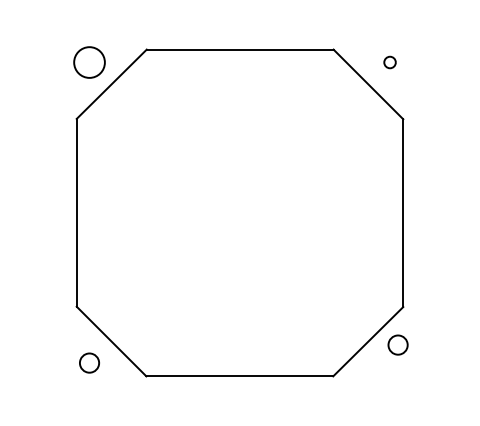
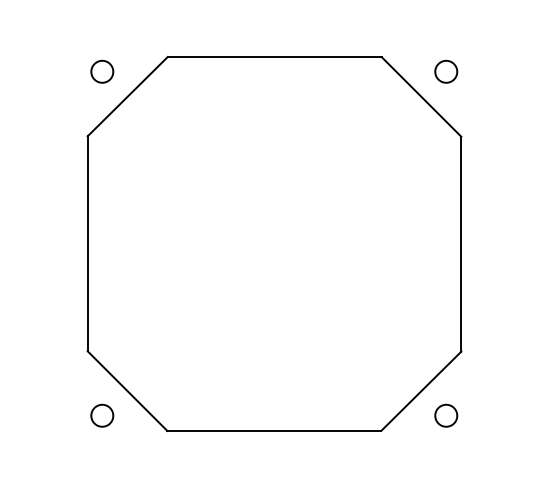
circle: (89, 62) -> (102, 71), size x0.62
circle: (389, 62) -> (445, 71), size x1.67
circle: (397, 344) -> (445, 415), moved

